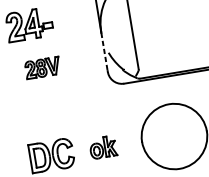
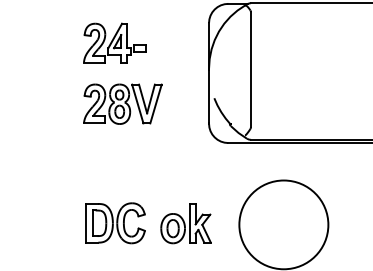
line: (104, 52) -> (209, 96), dashed -> solid
part: (42, 67) -> (122, 103), size x1.67
part: (102, 147) -> (185, 223), size x1.43

